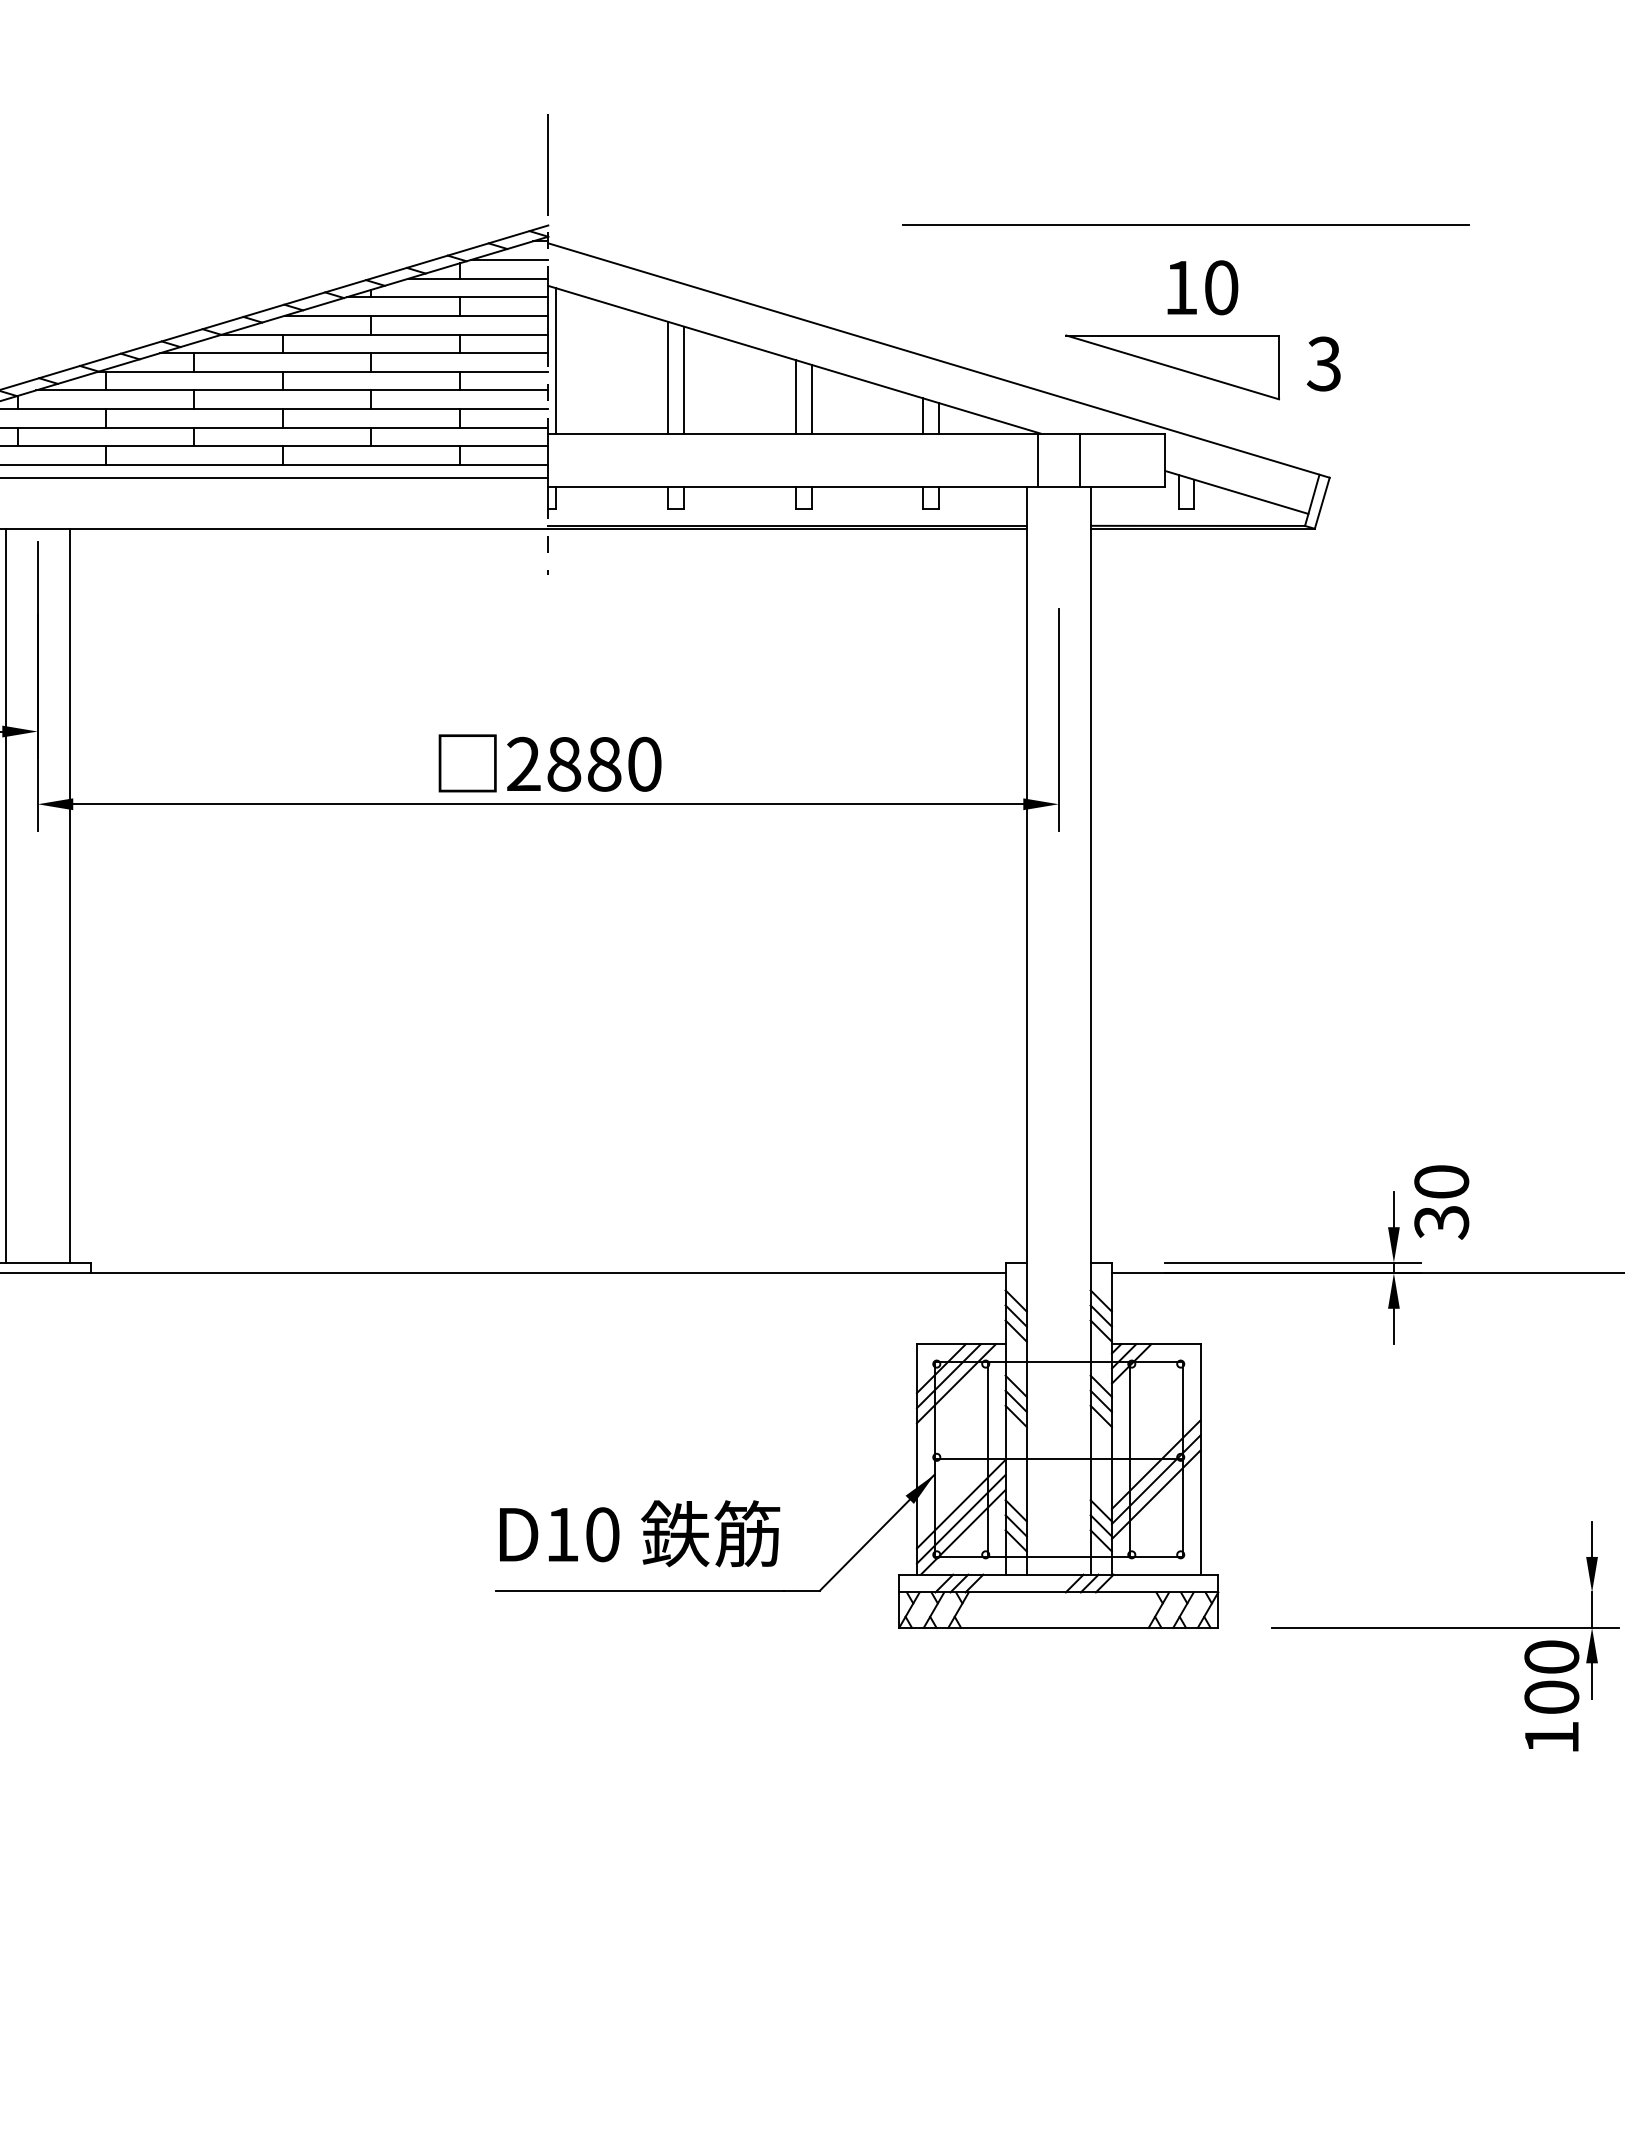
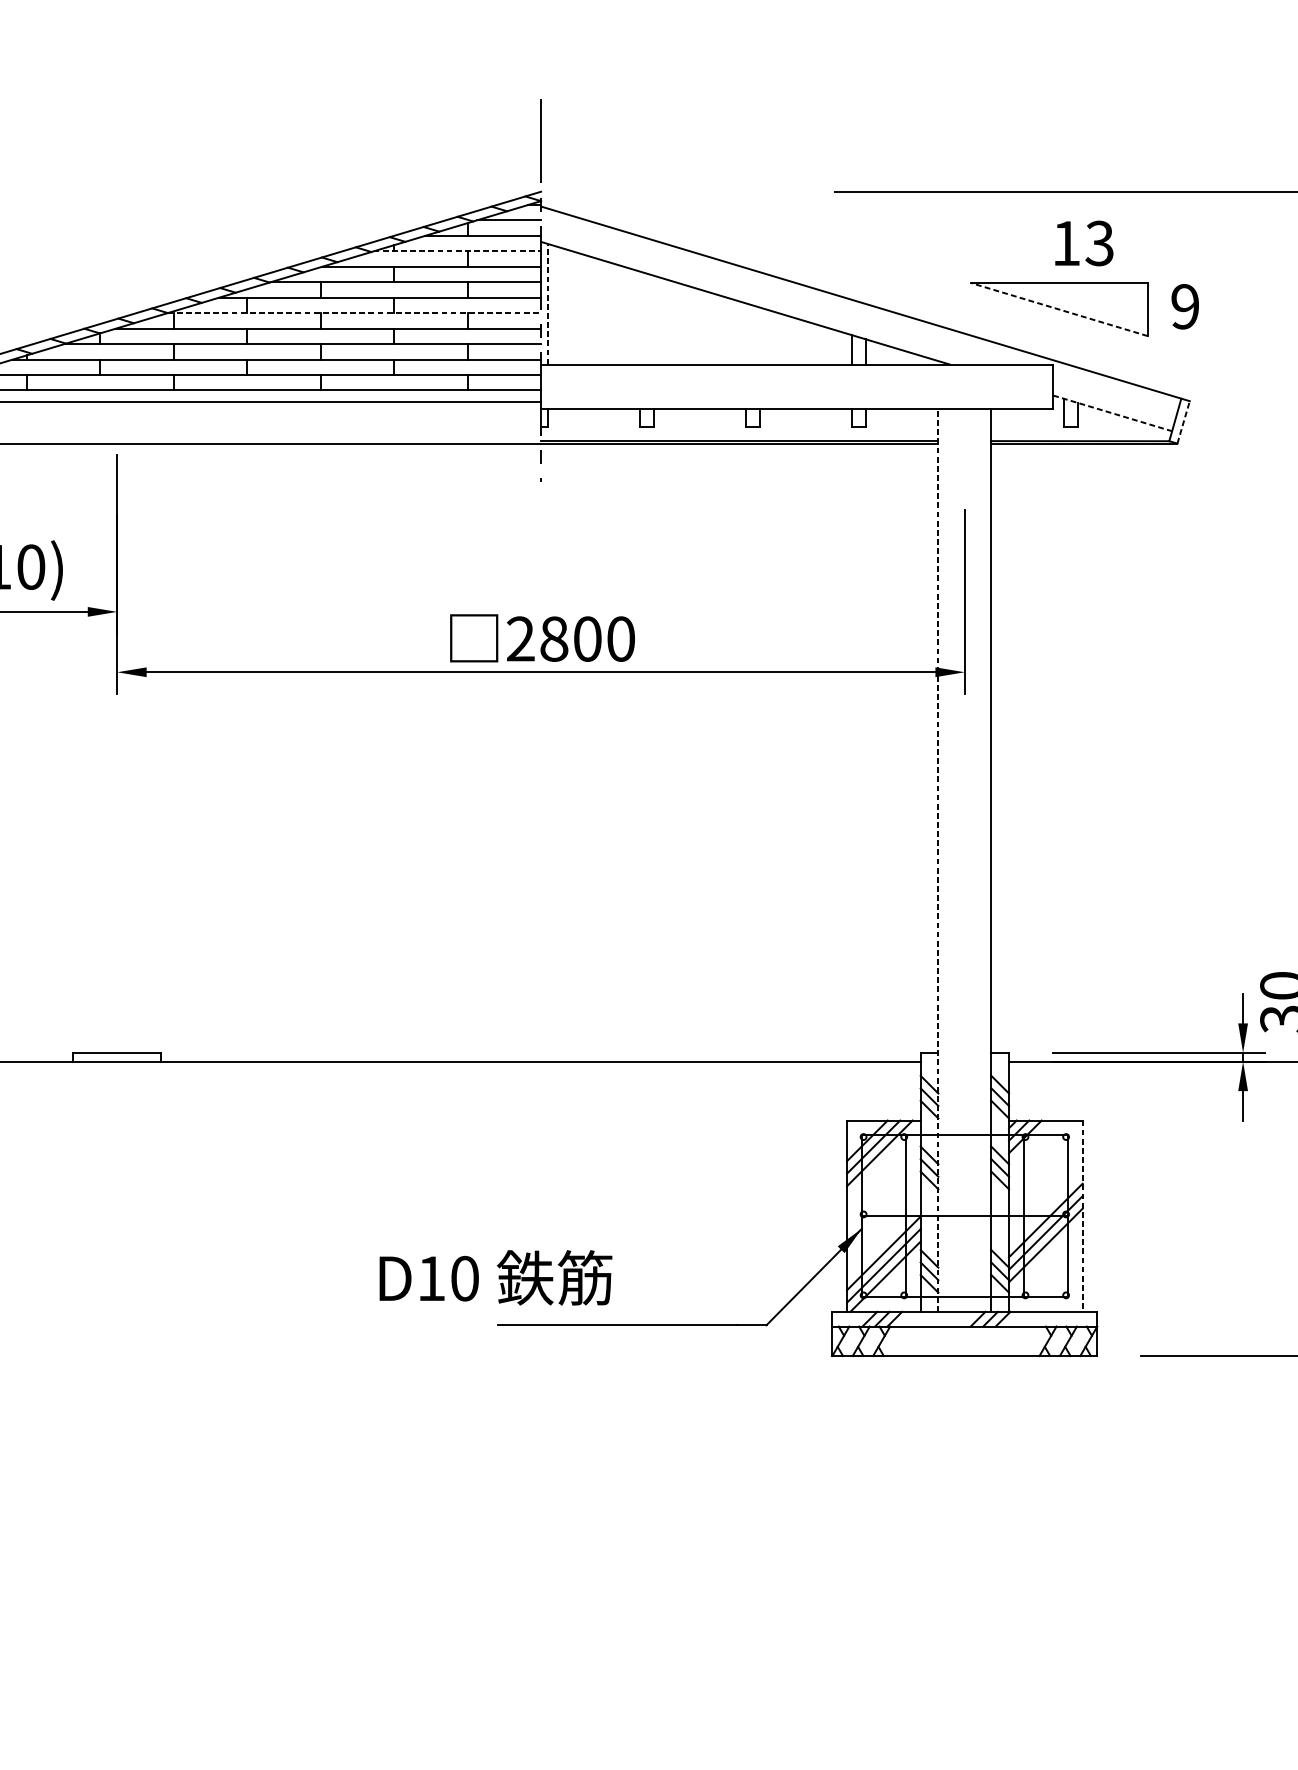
text: (1221, 287) -> (1099, 243), 10 -> 13
line: (447, 297) -> (457, 251), solid -> dashed
line: (556, 360) -> (547, 303), solid -> dashed
text: (1323, 363) -> (1184, 306), 3 -> 9
line: (1172, 367) -> (1059, 309), solid -> dashed
line: (323, 371) -> (354, 312), solid -> dashed
line: (667, 377) -> (640, 317), removed
line: (683, 379) -> (653, 319), removed
line: (795, 396) -> (746, 333), removed
line: (811, 398) -> (759, 335), removed
line: (1037, 459) -> (947, 386), removed
line: (1080, 459) -> (982, 386), removed
line: (1236, 492) -> (1112, 413), solid -> dashed
line: (1322, 503) -> (1183, 422), solid -> dashed
text: (604, 763) -> (587, 638), 2880 -> 2800
line: (5, 895) -> (90, 748), removed
line: (69, 895) -> (143, 748), removed
line: (1026, 1030) -> (938, 860), solid -> dashed
line: (1200, 1459) -> (1082, 1216), solid -> dashed
text: (640, 1533) -> (496, 1277), moved

